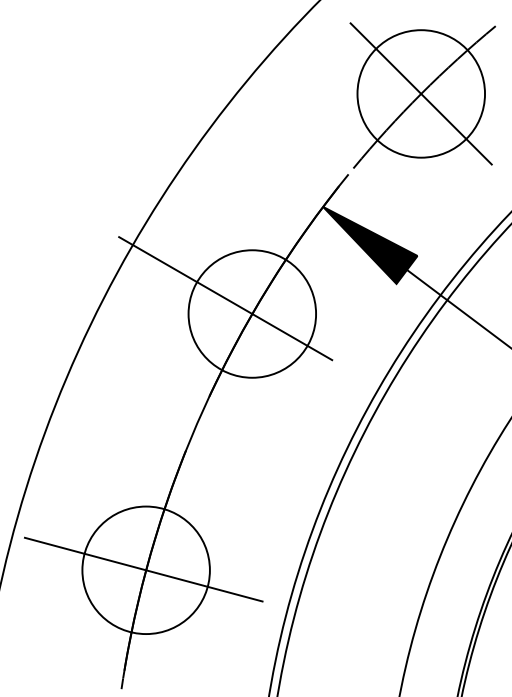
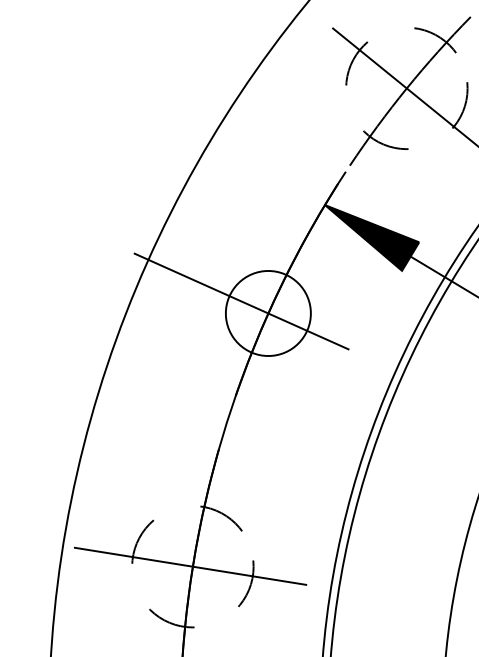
circle: (421, 93) -> (407, 87), solid -> dashed
circle: (252, 313) -> (268, 312), size x0.7
circle: (145, 570) -> (192, 566), solid -> dashed

